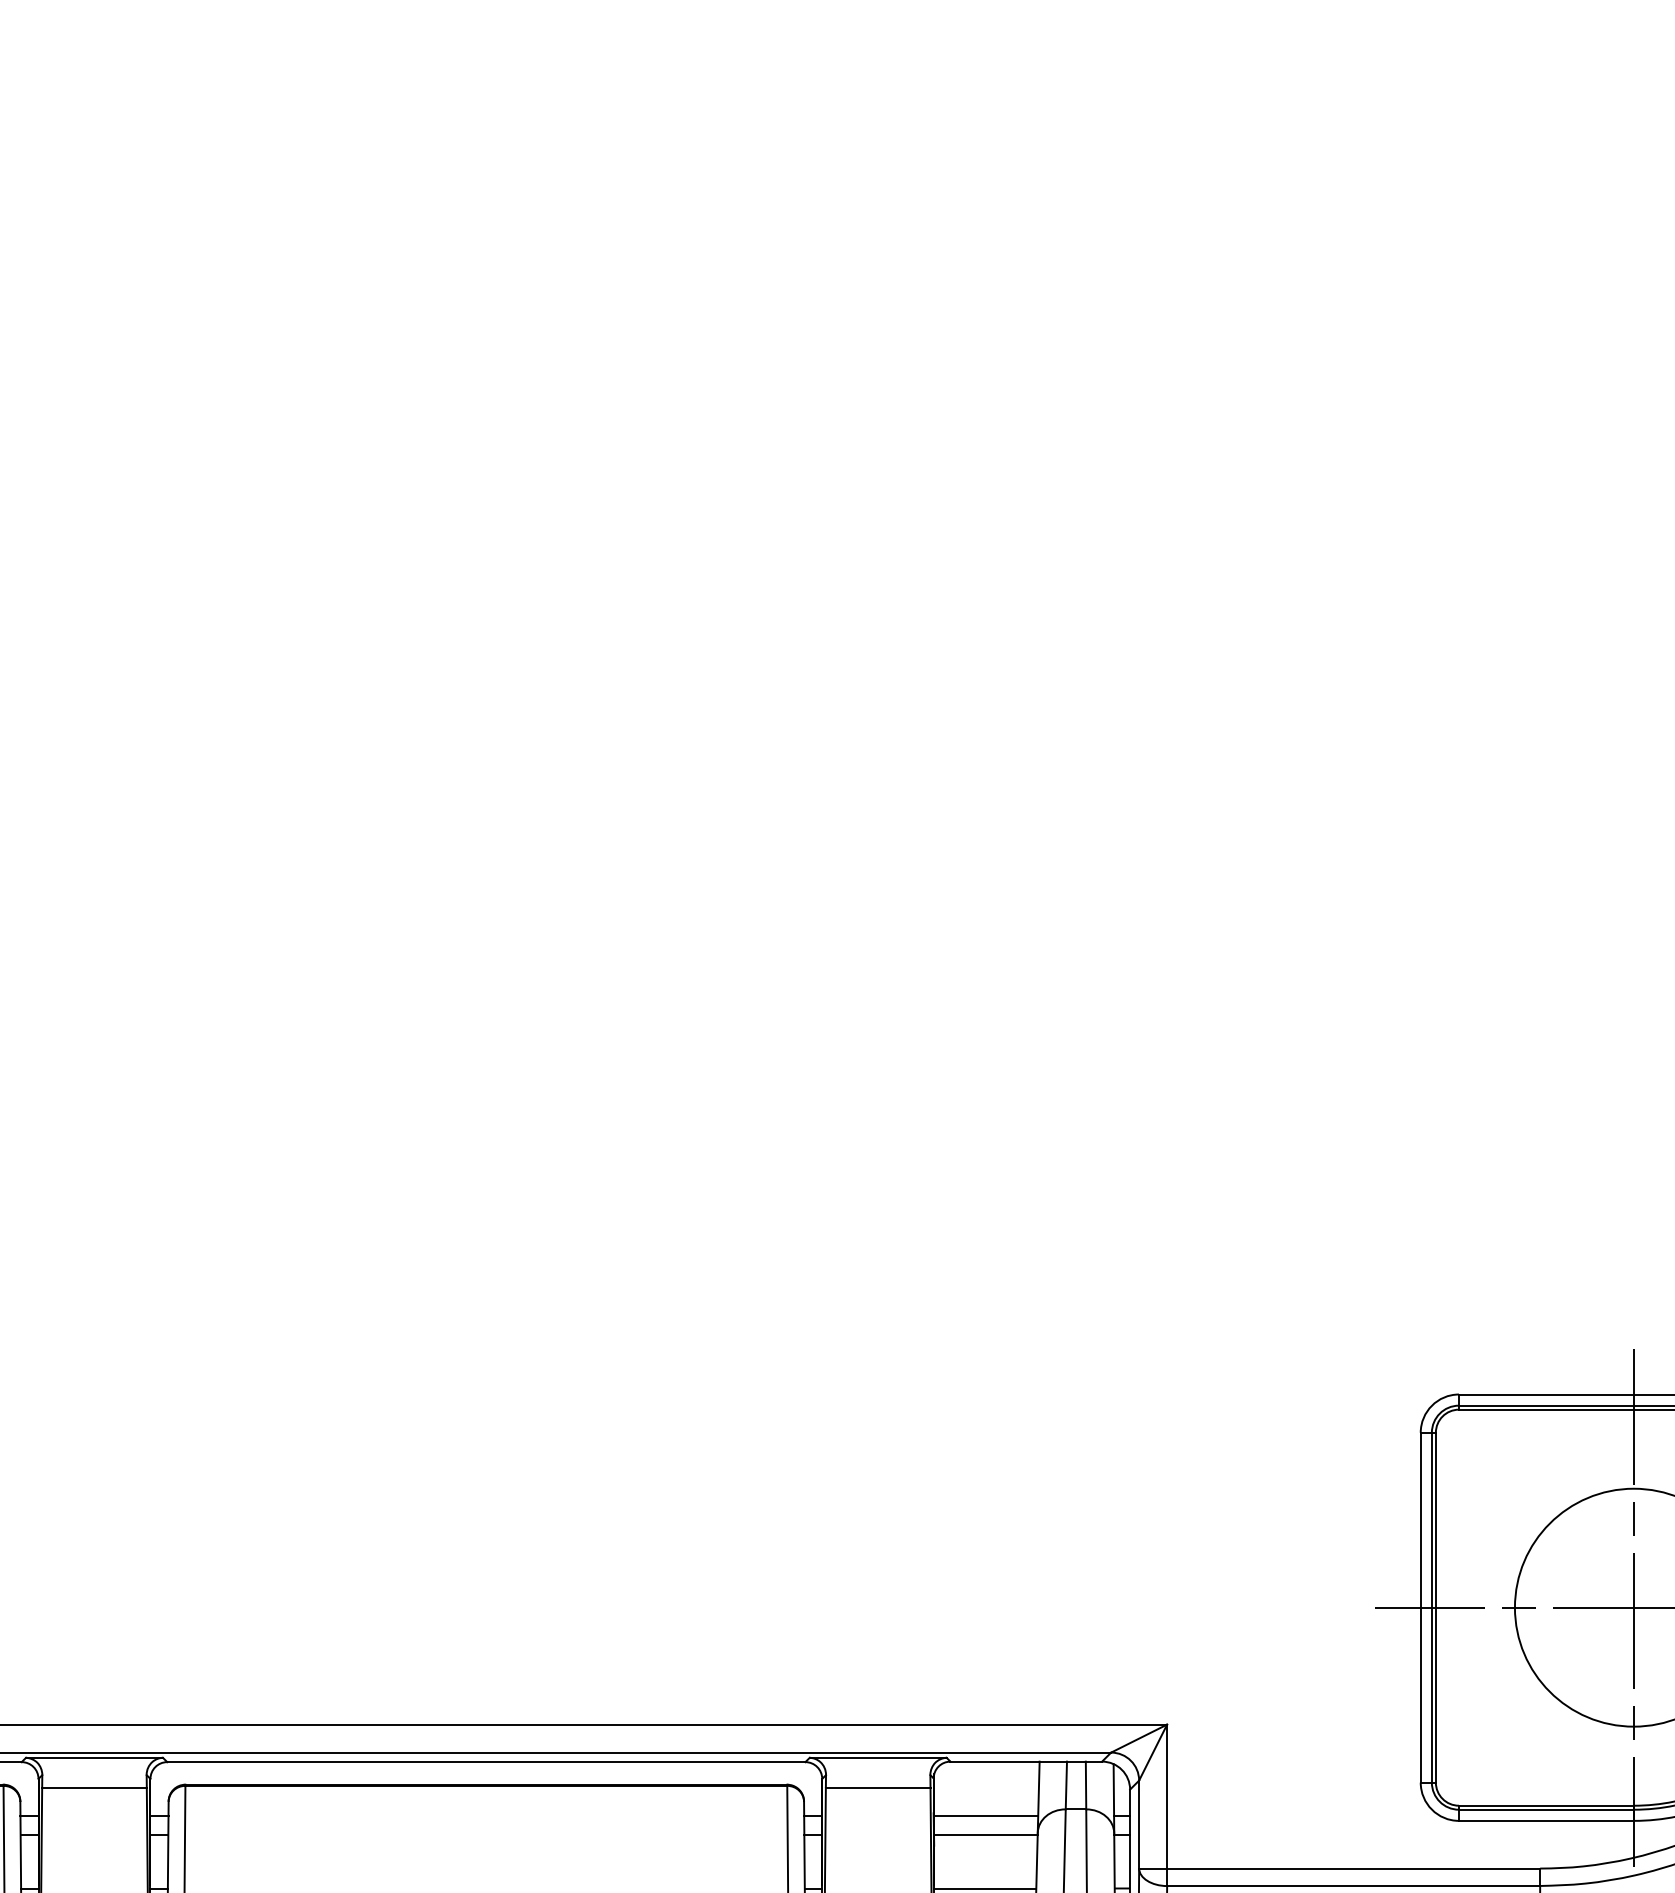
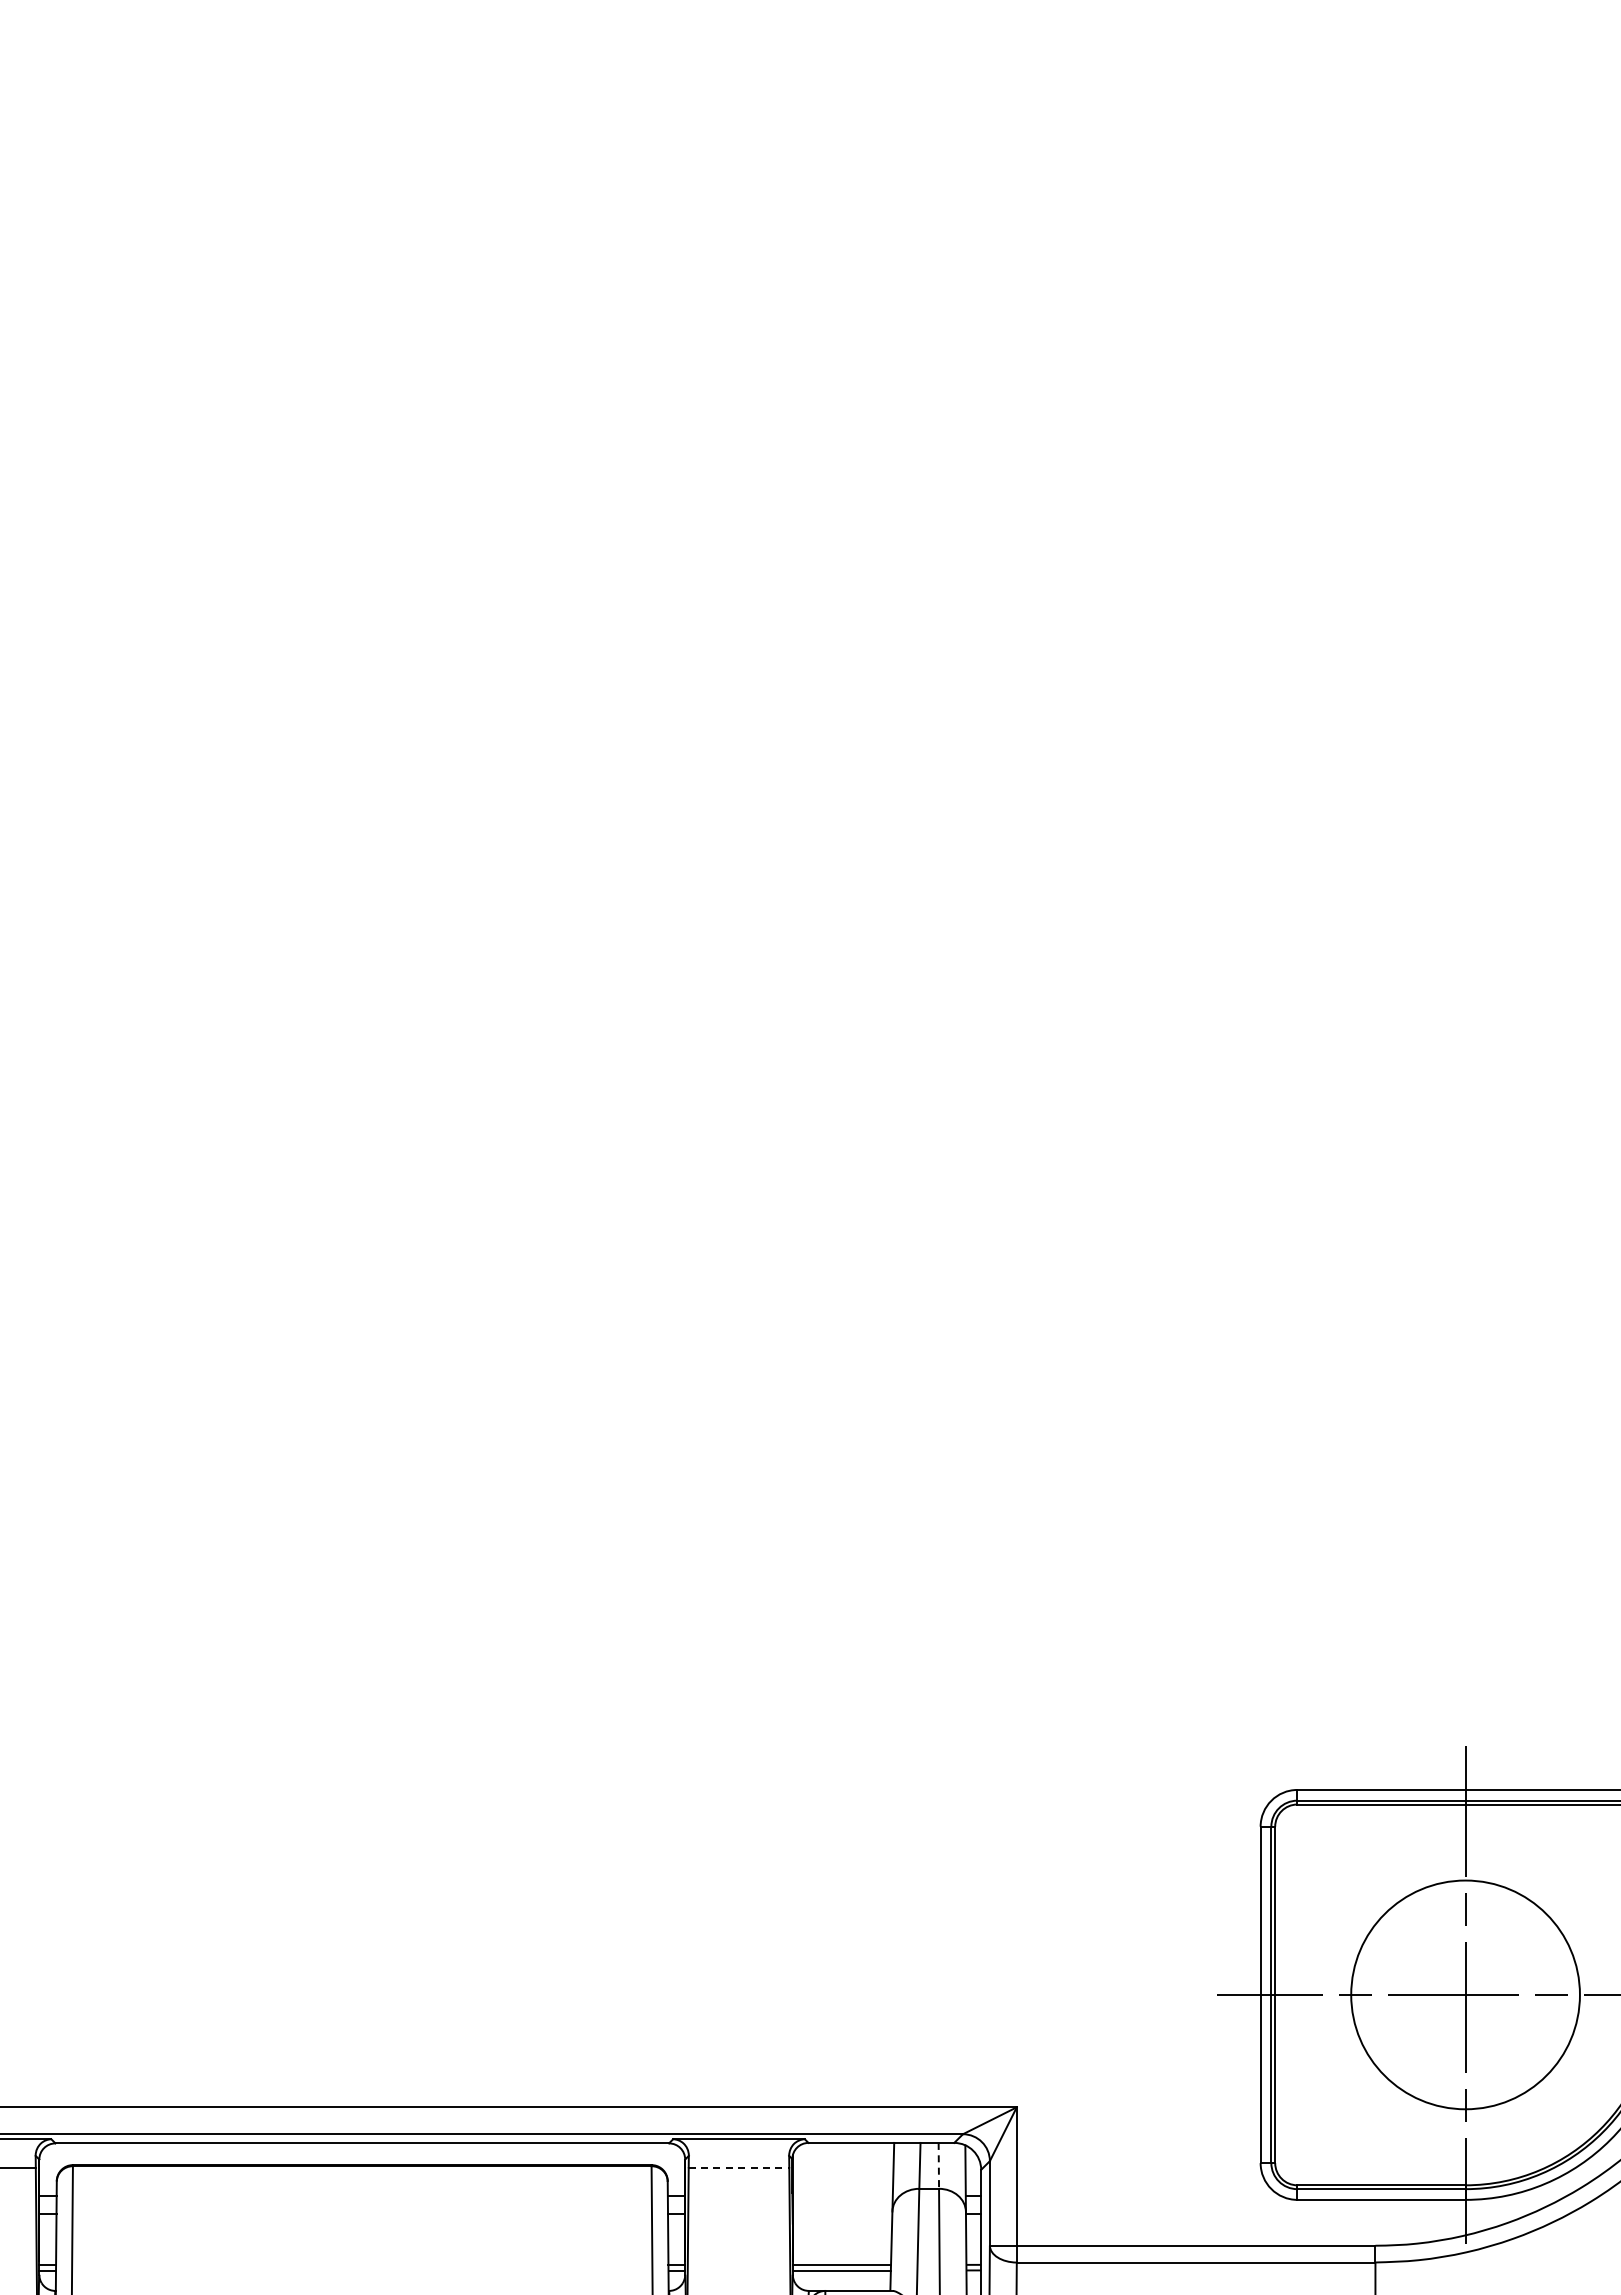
line: (1085, 1785) -> (938, 2165), solid -> dashed
line: (878, 1788) -> (739, 2168), solid -> dashed
line: (985, 1816) -> (842, 2195), removed
line: (985, 1835) -> (842, 2213), removed

